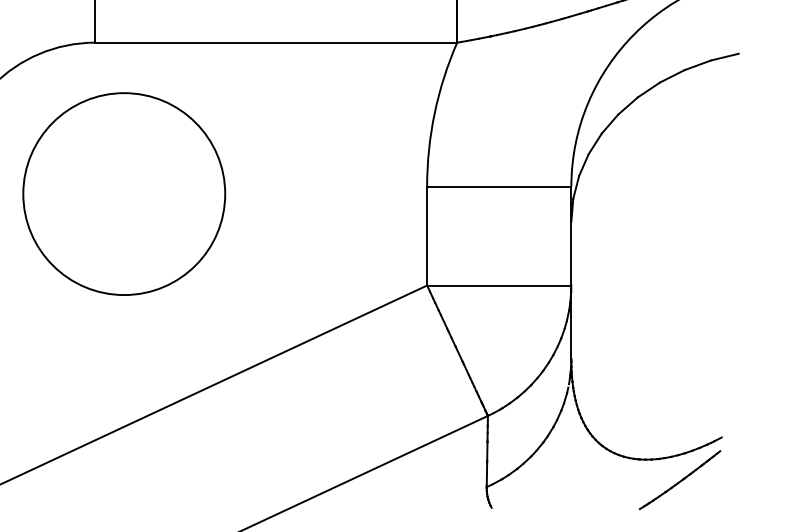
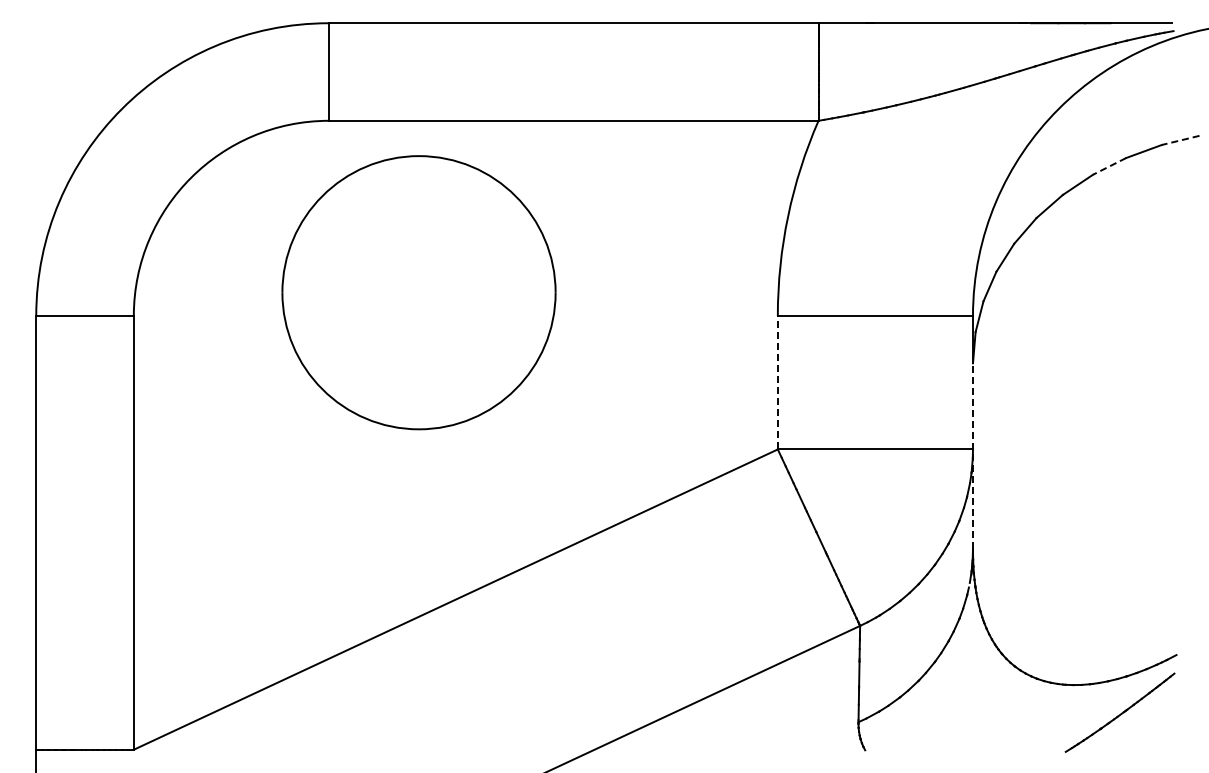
line: (724, 57) -> (1180, 140), solid -> dashed
line: (672, 76) -> (1109, 166), solid -> dashed
part: (123, 193) -> (418, 292), moved
line: (426, 236) -> (777, 382), solid -> dashed
line: (570, 290) -> (972, 456), solid -> dashed

